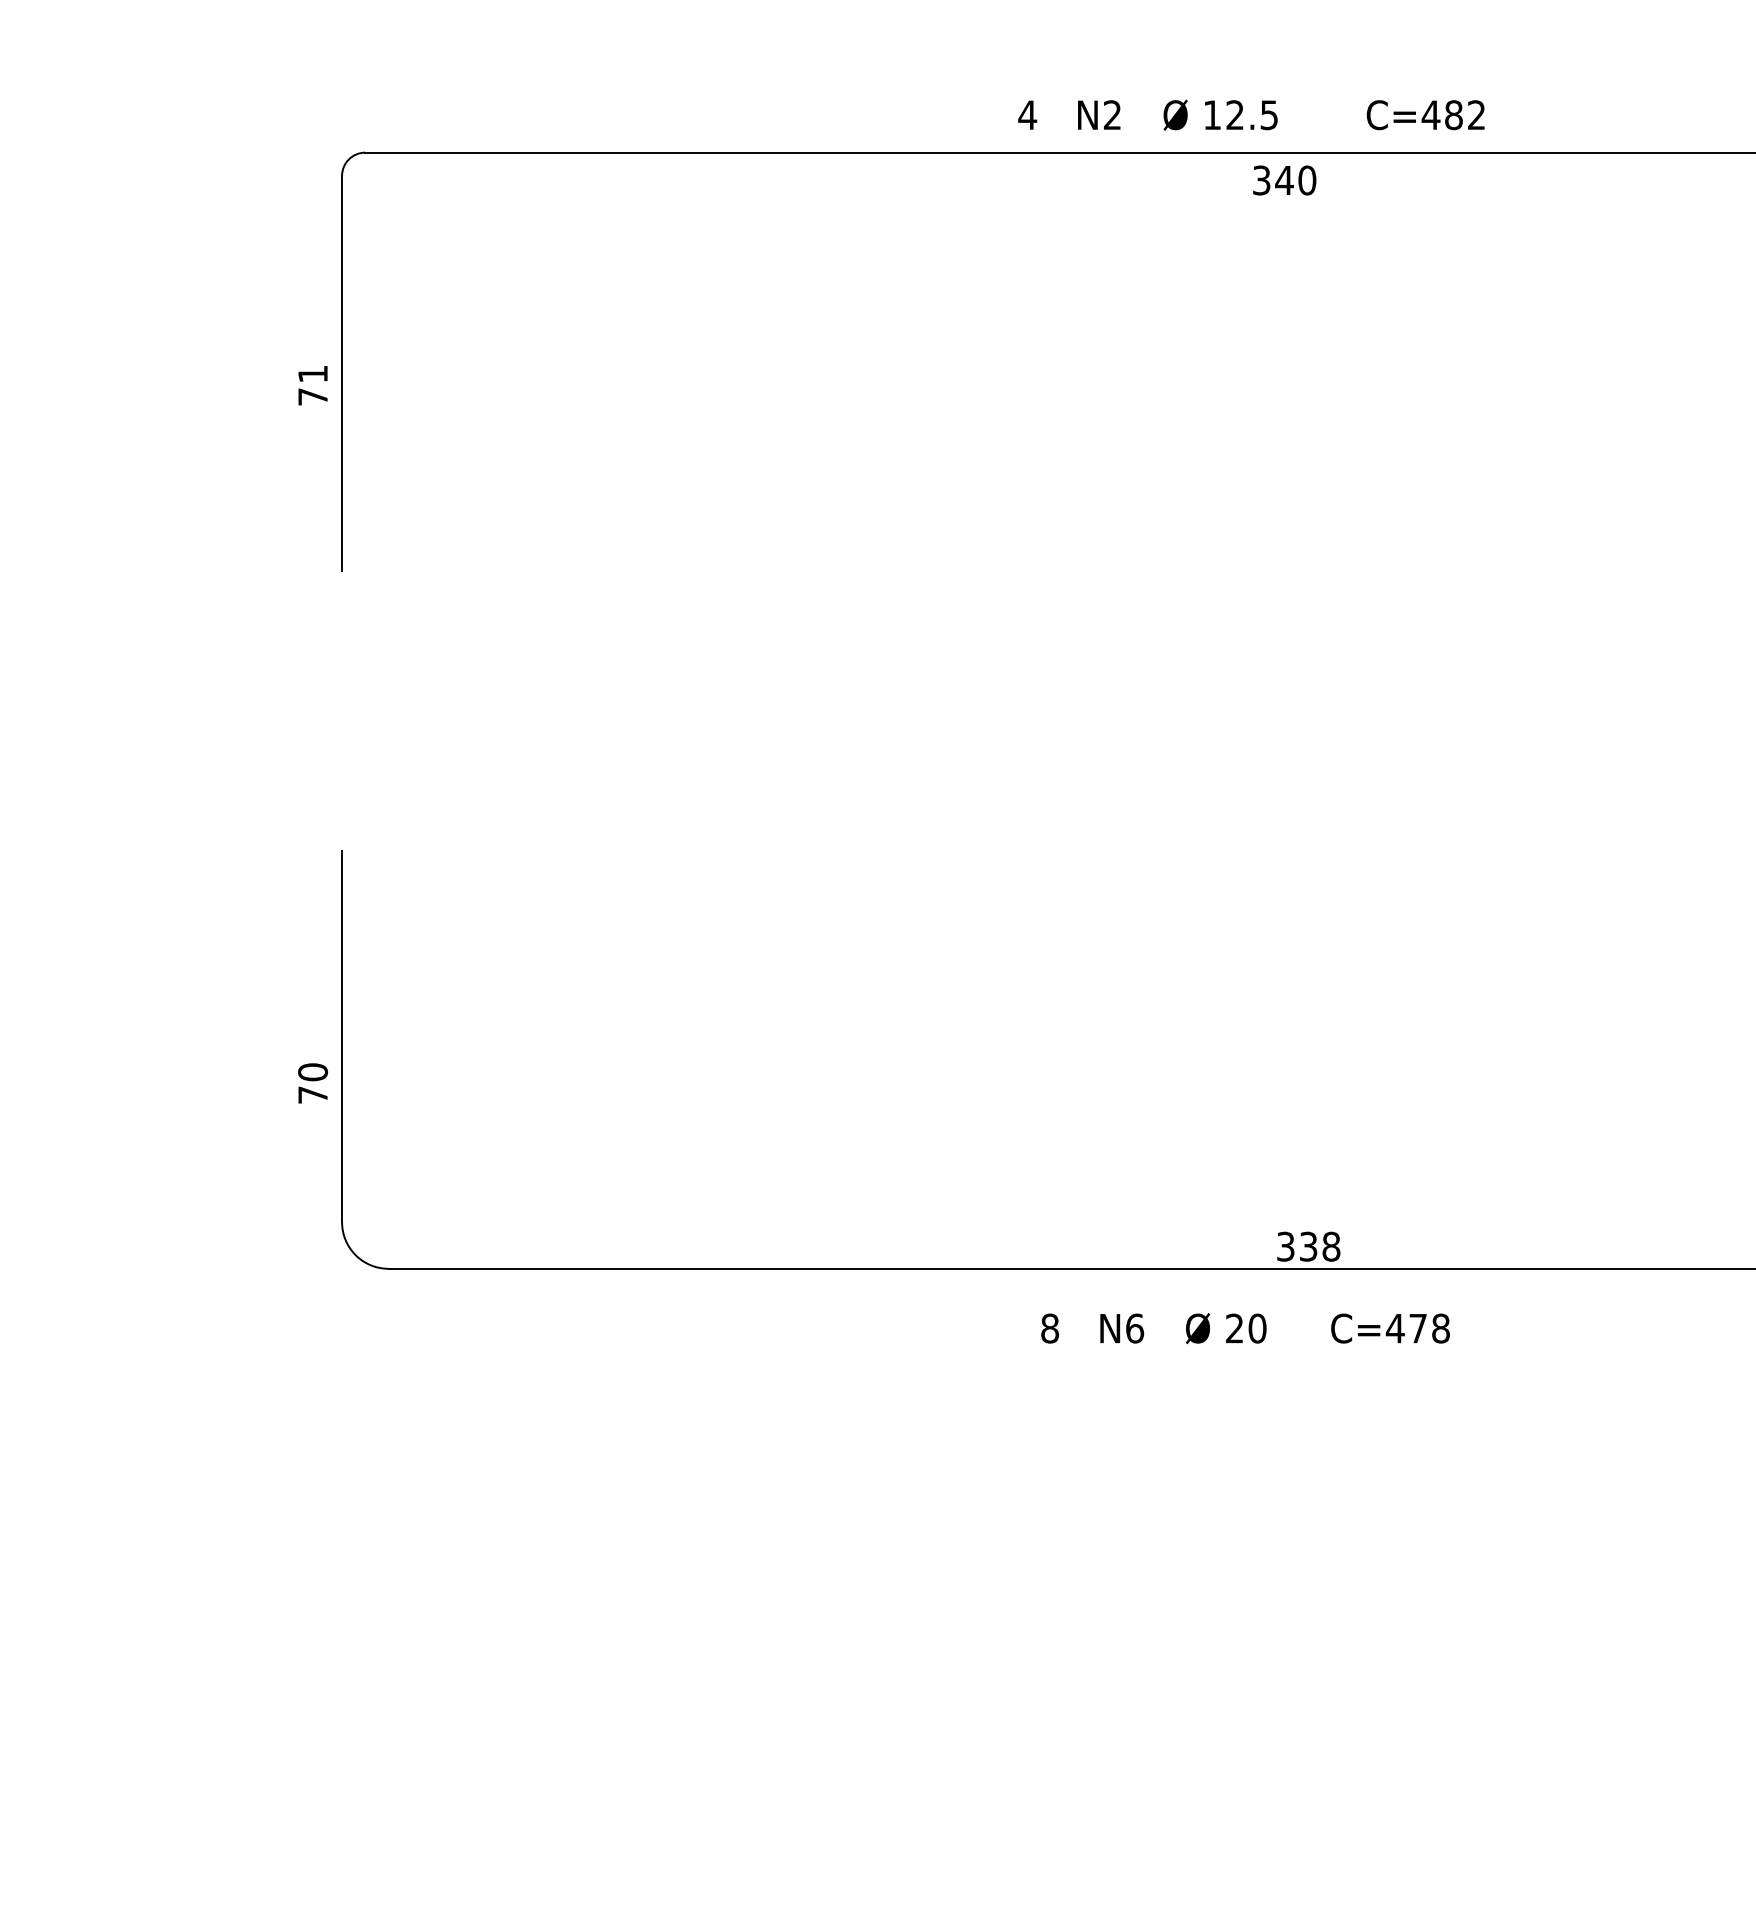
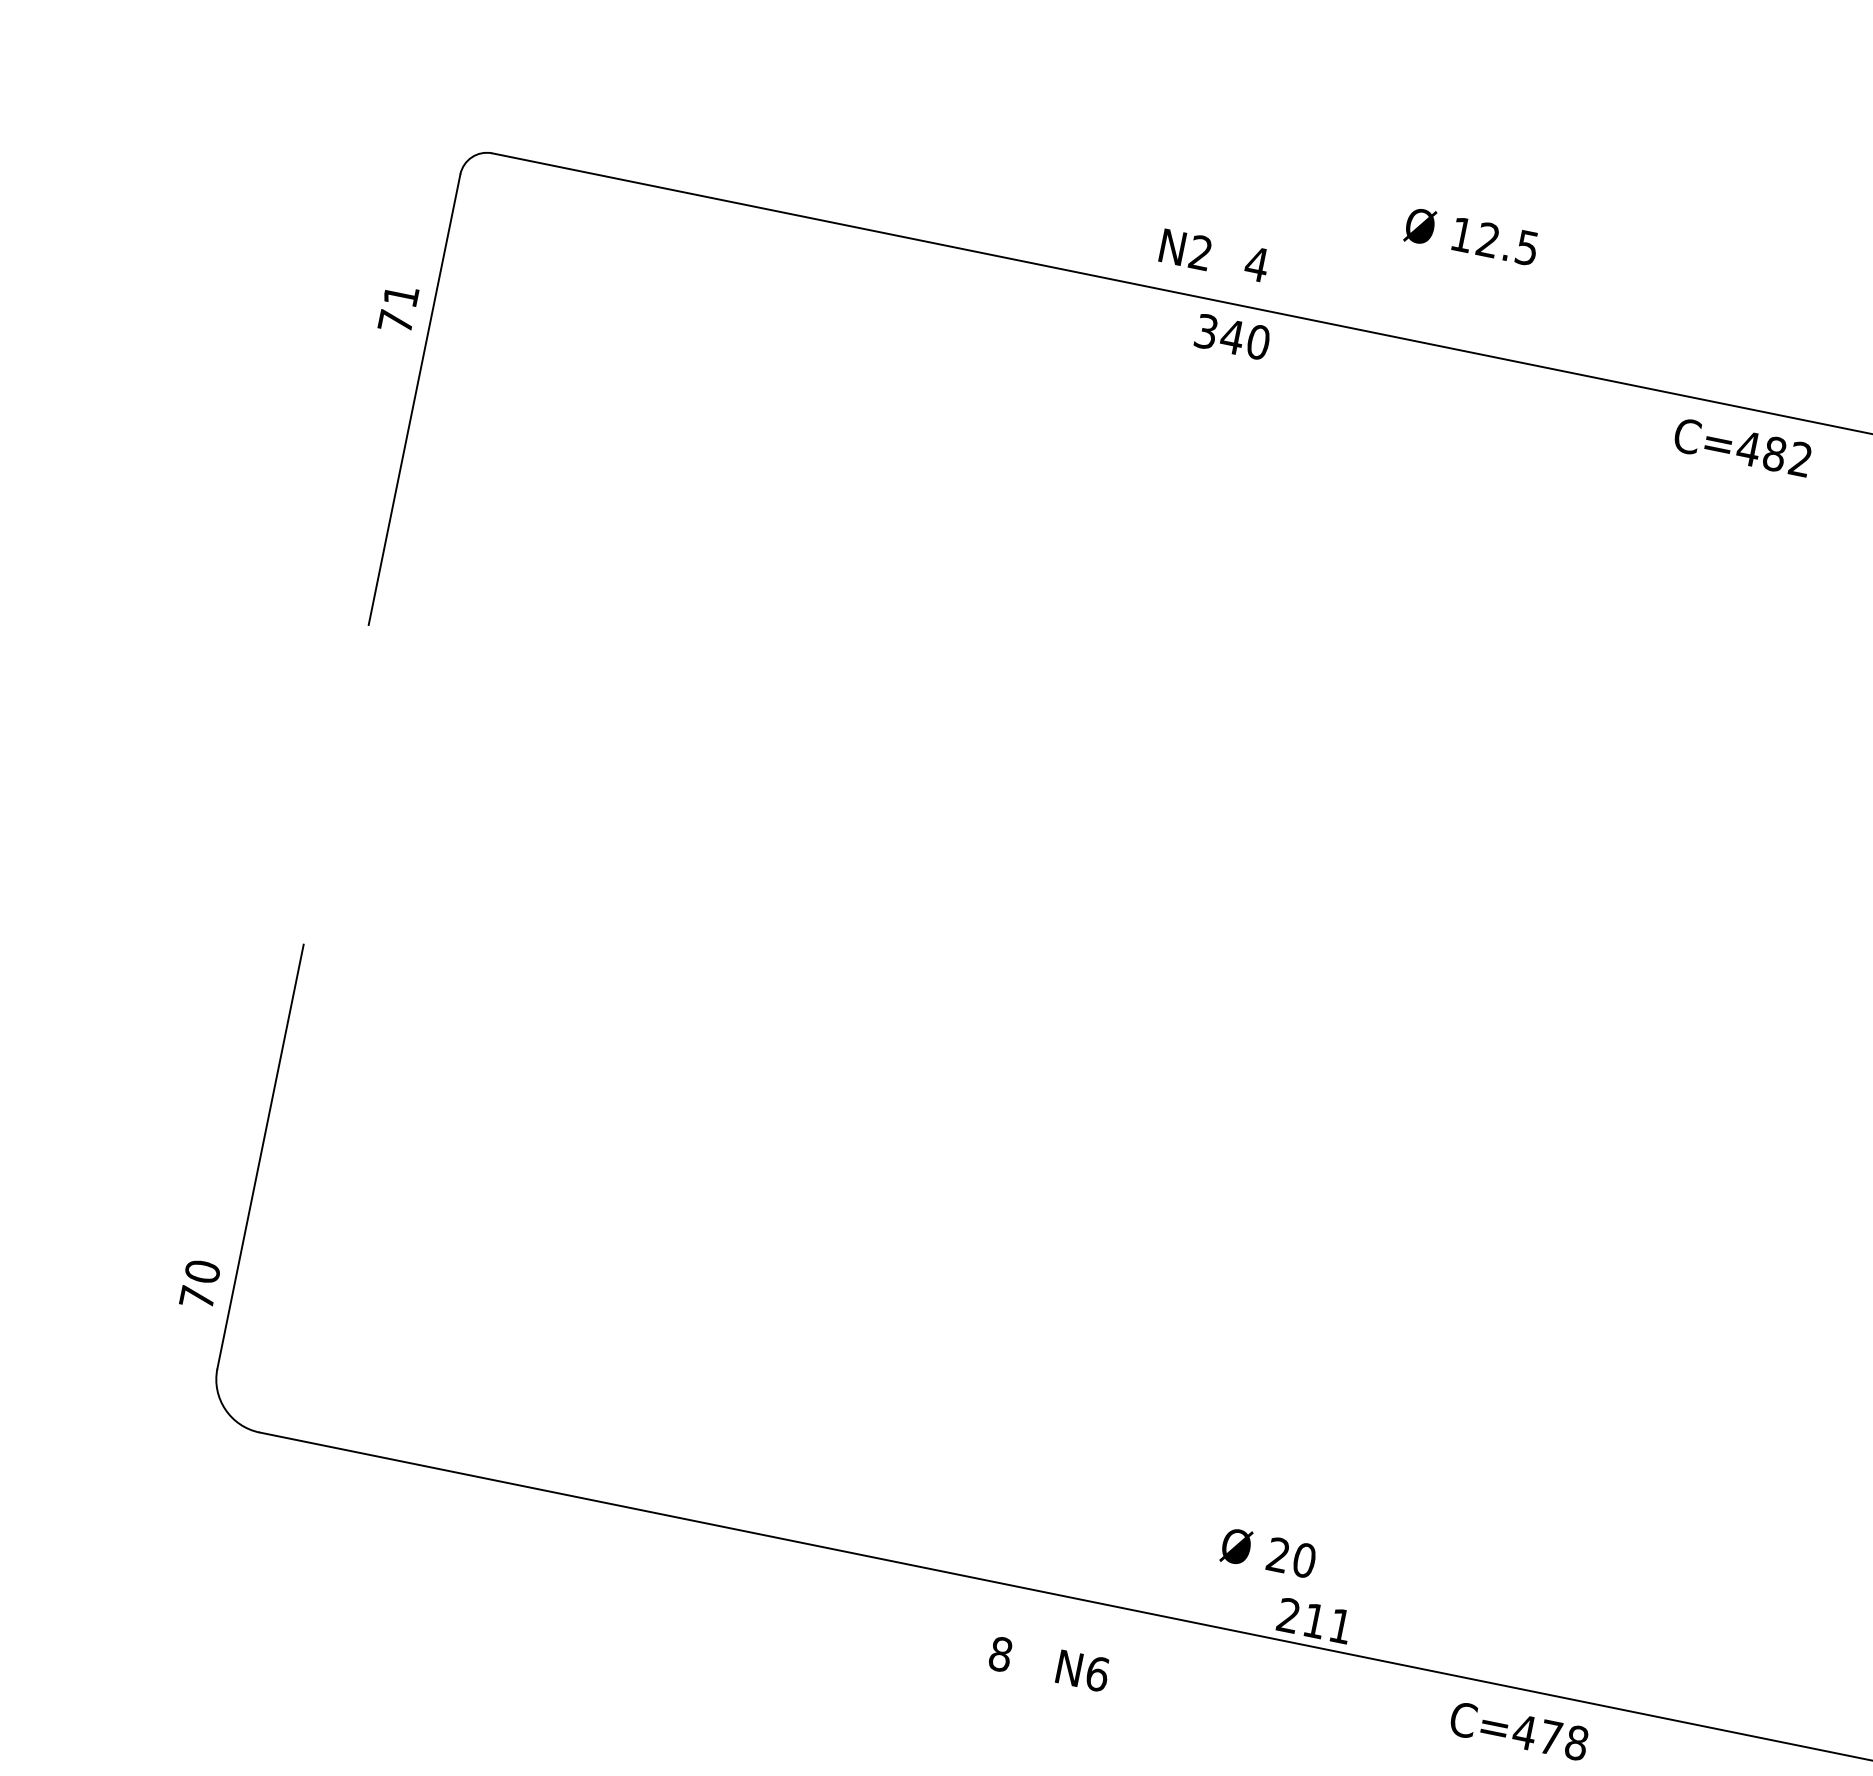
text: (1099, 114) -> (1186, 249), moved
text: (1220, 114) -> (1471, 235), moved
text: (1425, 115) -> (1742, 447), moved
text: (1284, 180) -> (1232, 337), moved
text: (312, 385) -> (397, 308), moved
text: (313, 1083) -> (200, 1284), moved
text: (1308, 1246) -> (1314, 1620), 338 -> 211
text: (1226, 1328) -> (1269, 1553), moved
text: (1390, 1328) -> (1519, 1731), moved

